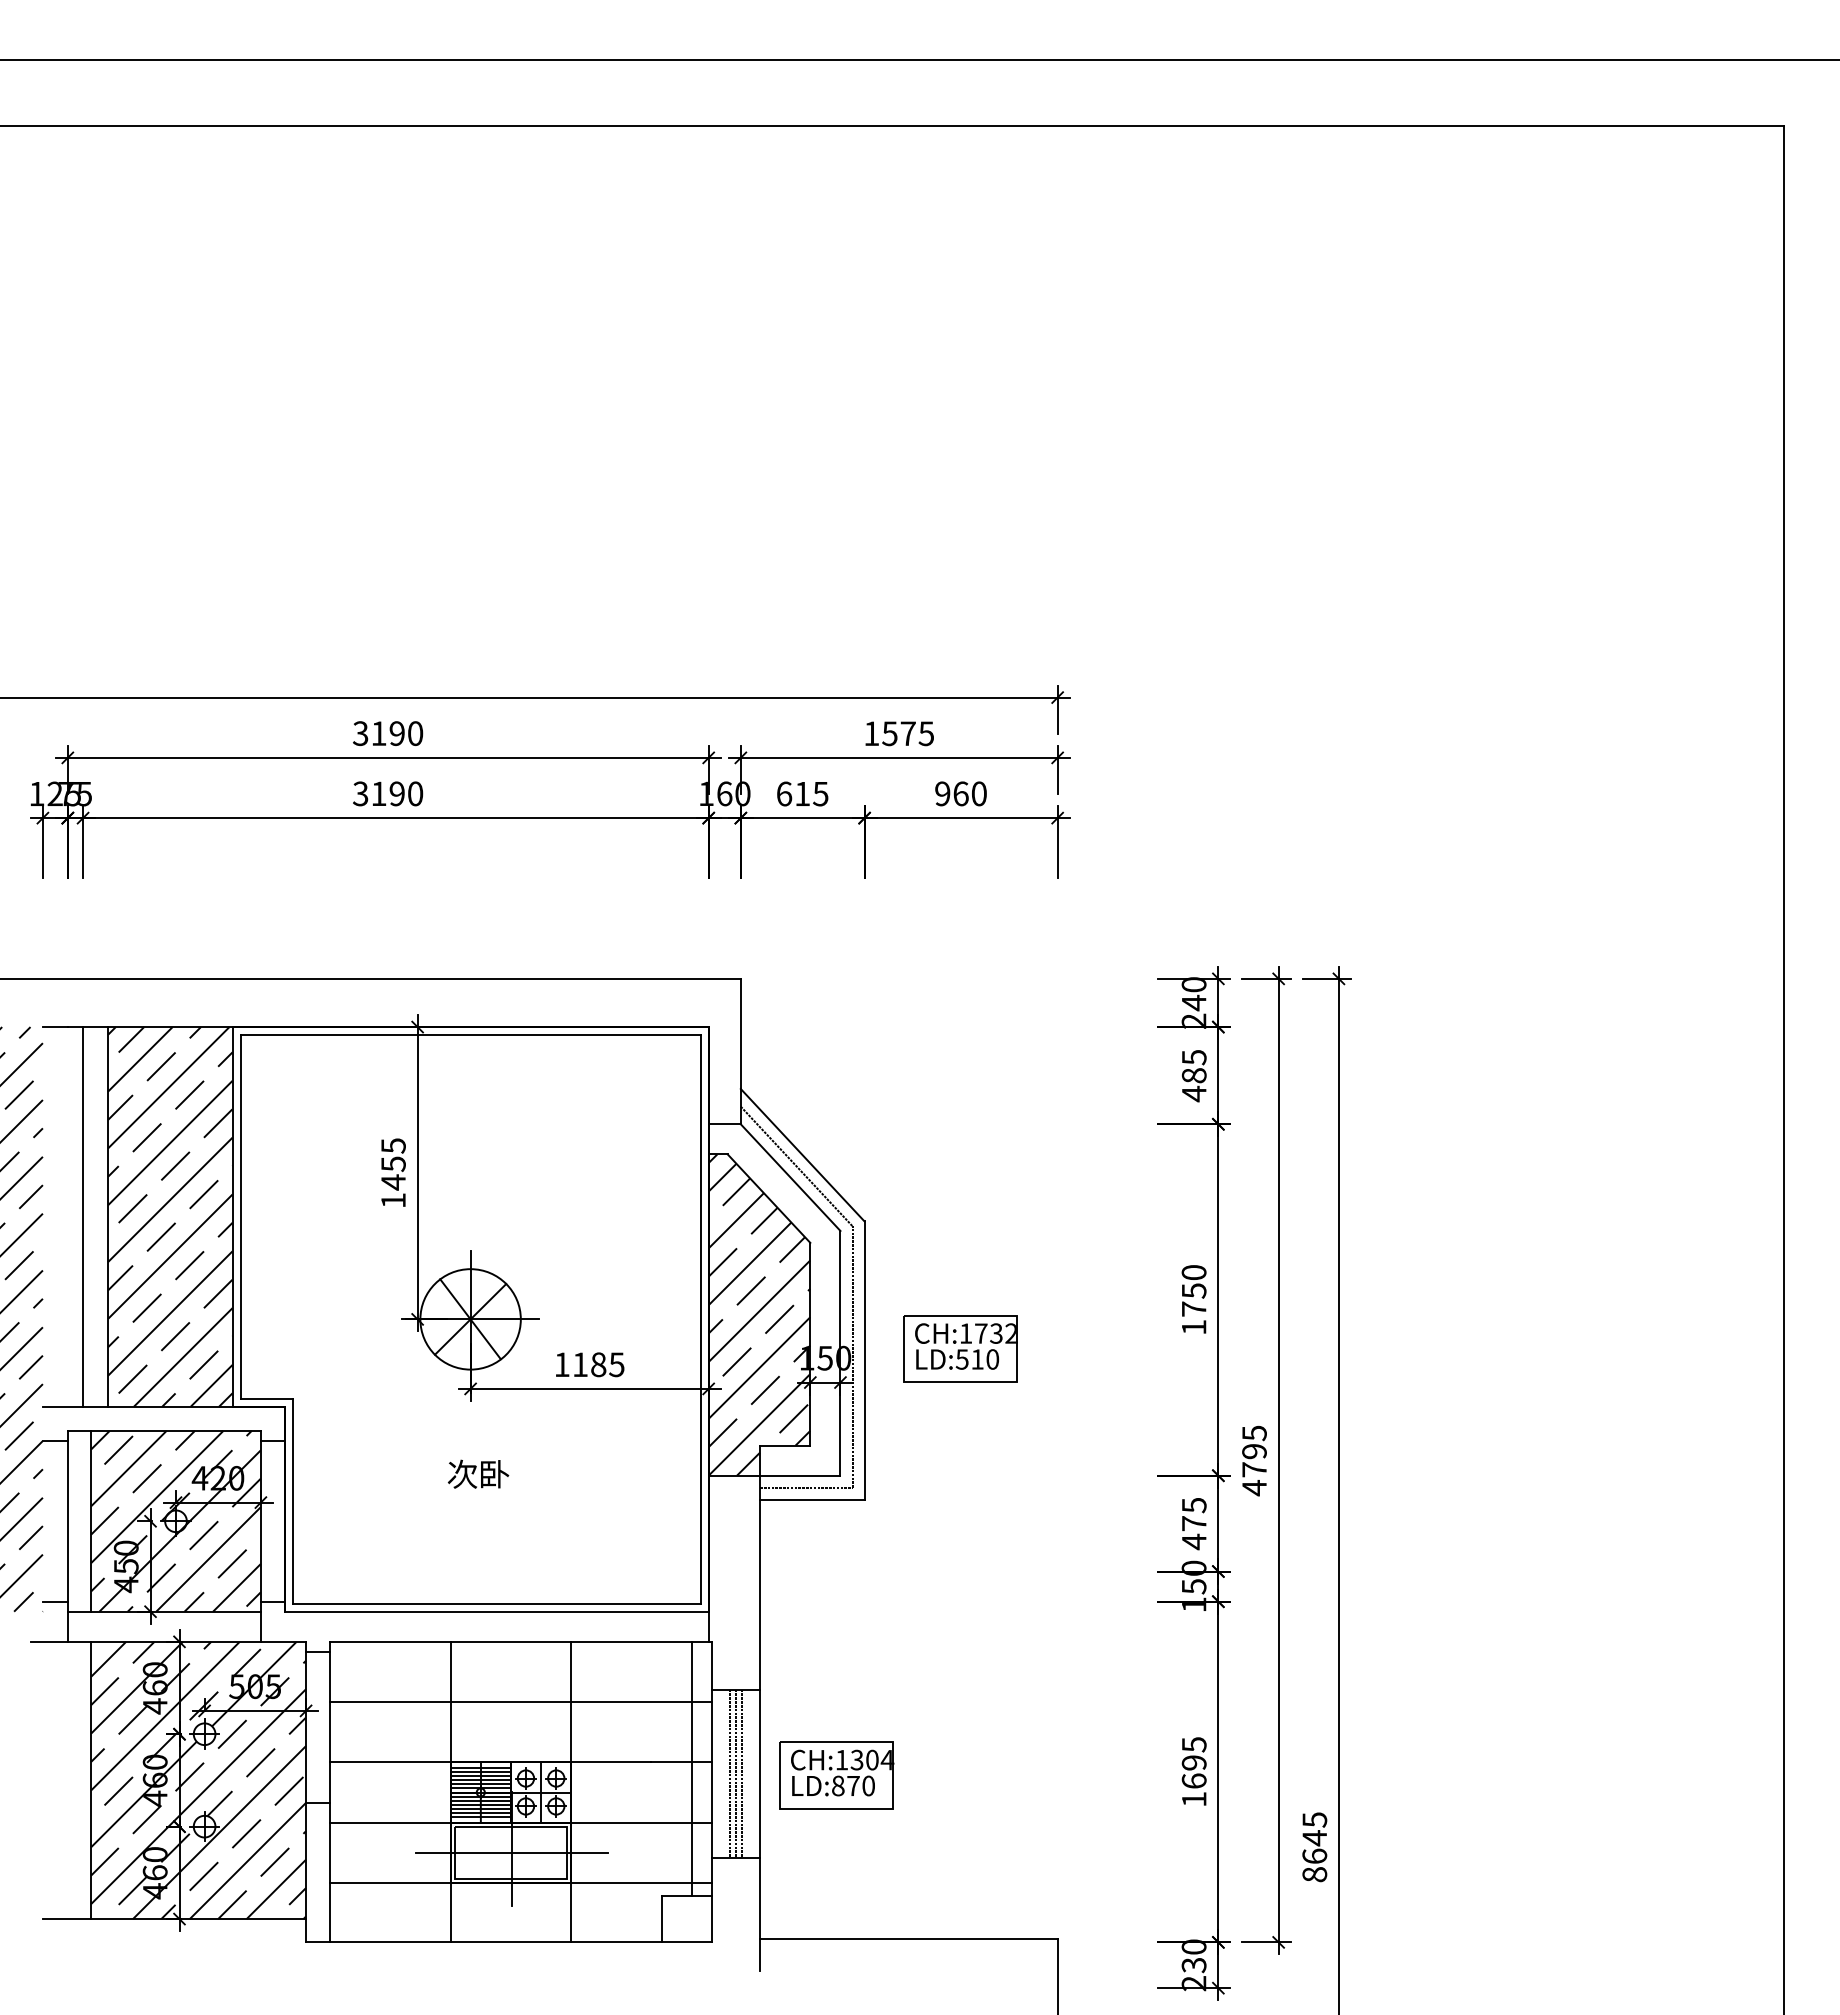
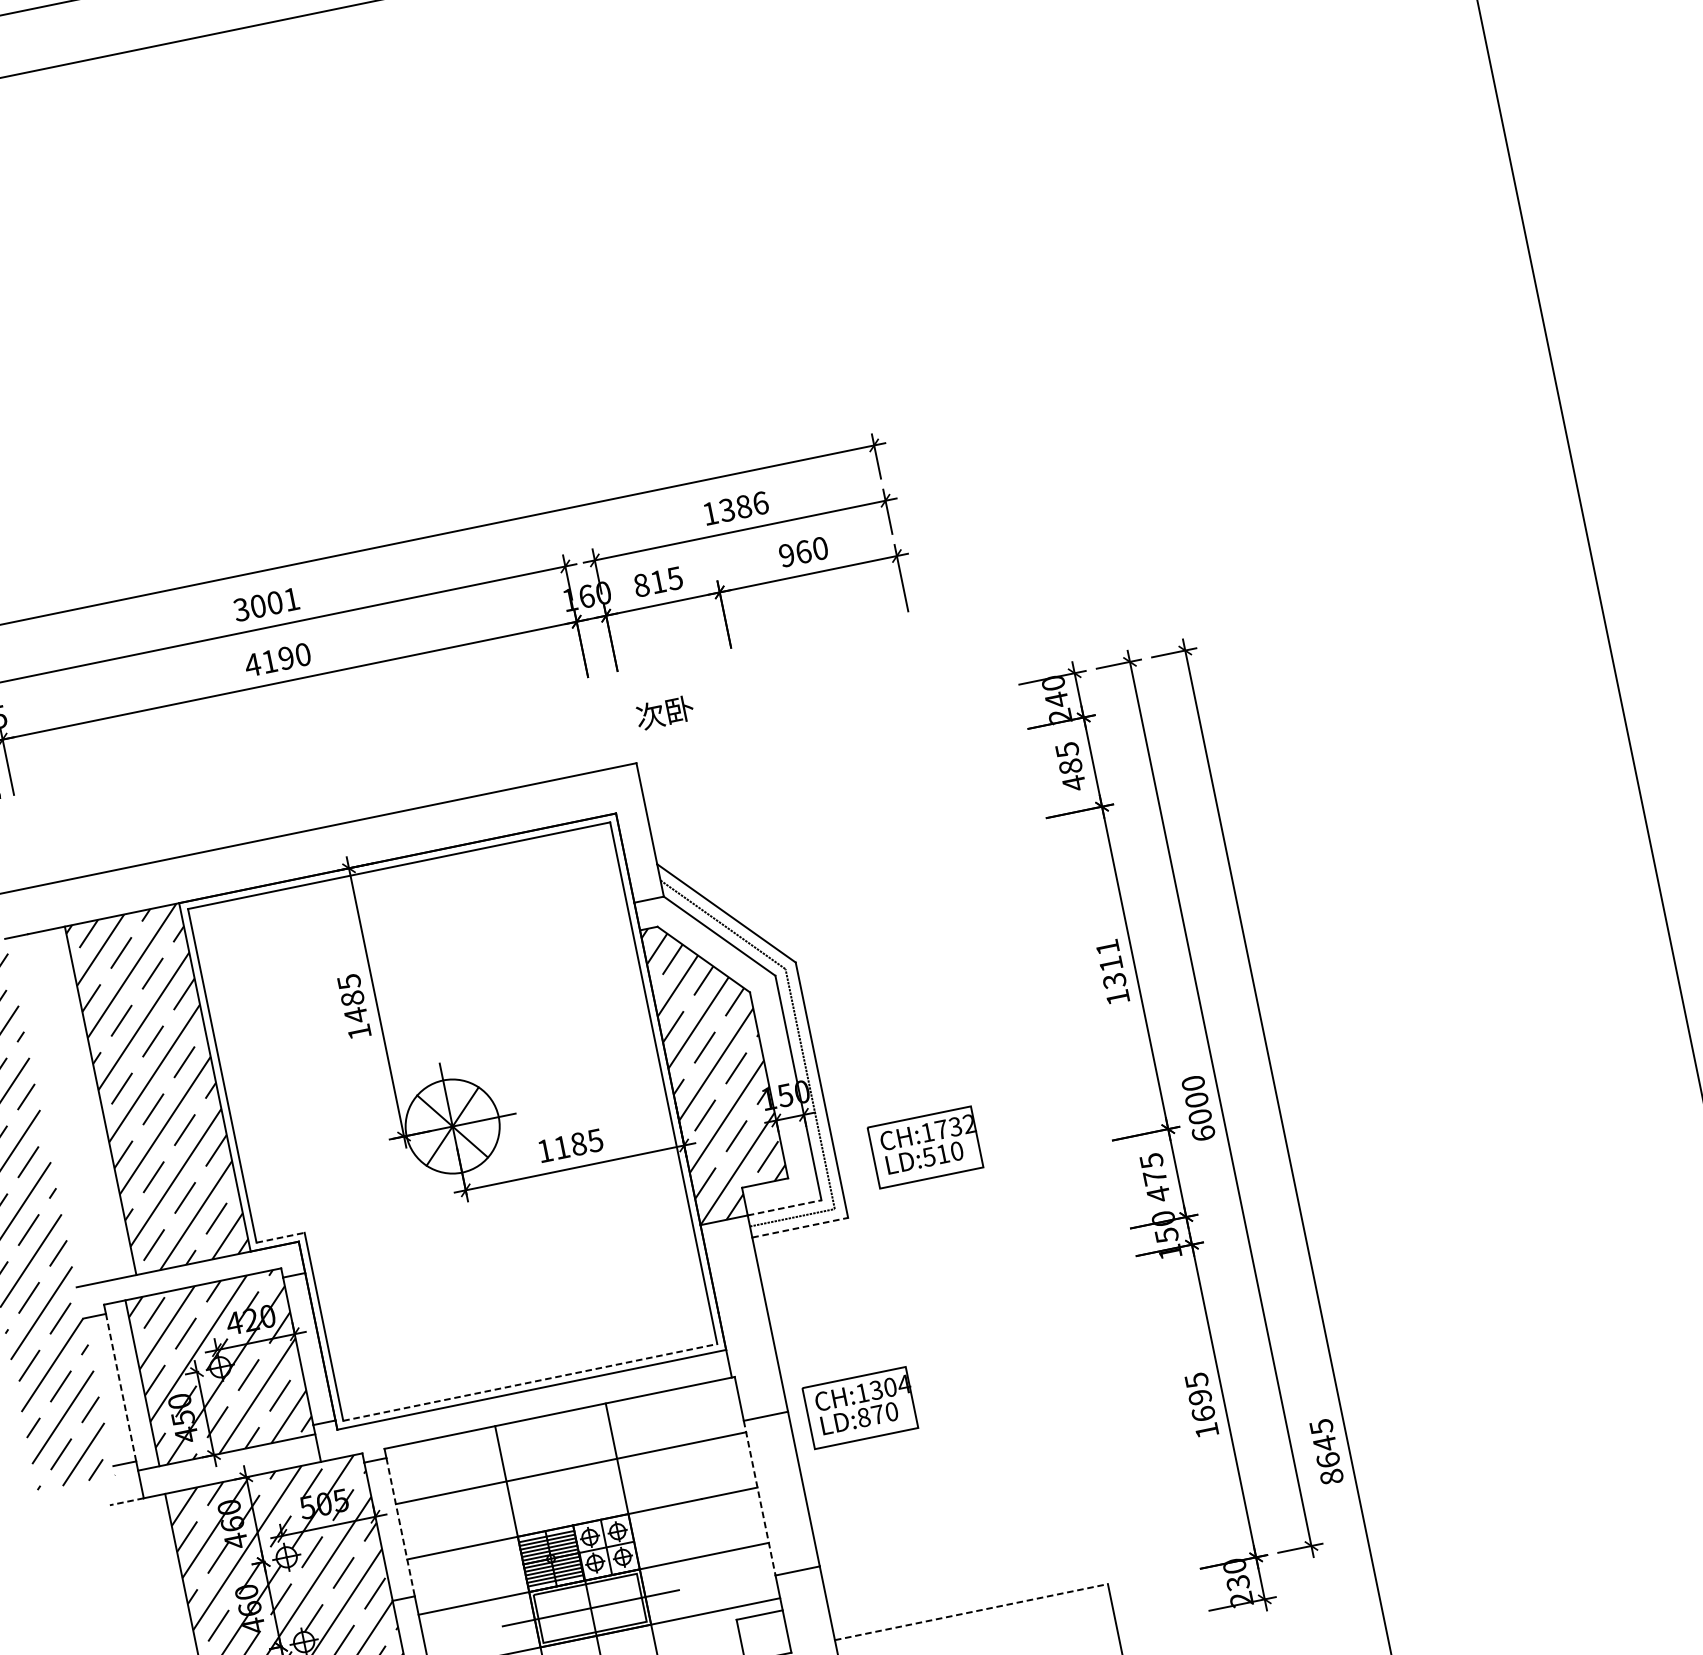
text: (397, 733) -> (275, 602), 3190 -> 3001
text: (908, 733) -> (744, 506), 1575 -> 1386
text: (360, 793) -> (252, 664), 3190 -> 4190
text: (784, 793) -> (641, 584), 615 -> 815
text: (393, 1164) -> (352, 998), 1455 -> 1485
line: (83, 1216) -> (78, 1105), removed
text: (1193, 1291) -> (1110, 964), 1750 -> 1311
part: (960, 1348) -> (925, 1147), moved
line: (267, 1398) -> (281, 1237), solid -> dashed
text: (1254, 1460) -> (1198, 1108), 4795 -> 6000
text: (478, 1473) -> (664, 712), moved
line: (800, 1475) -> (784, 1207), solid -> dashed
line: (812, 1499) -> (800, 1227), solid -> dashed
line: (67, 1520) -> (120, 1387), solid -> dashed
line: (496, 1603) -> (529, 1382), solid -> dashed
line: (48, 1641) -> (126, 1501), solid -> dashed
line: (330, 1727) -> (400, 1527), solid -> dashed
line: (691, 1768) -> (739, 1497), removed
line: (729, 1773) -> (775, 1494), removed
line: (736, 1773) -> (782, 1493), removed
line: (742, 1773) -> (787, 1492), removed
line: (711, 1774) -> (759, 1498), solid -> dashed
part: (836, 1775) -> (860, 1408), moved
line: (908, 1938) -> (971, 1612), solid -> dashed

